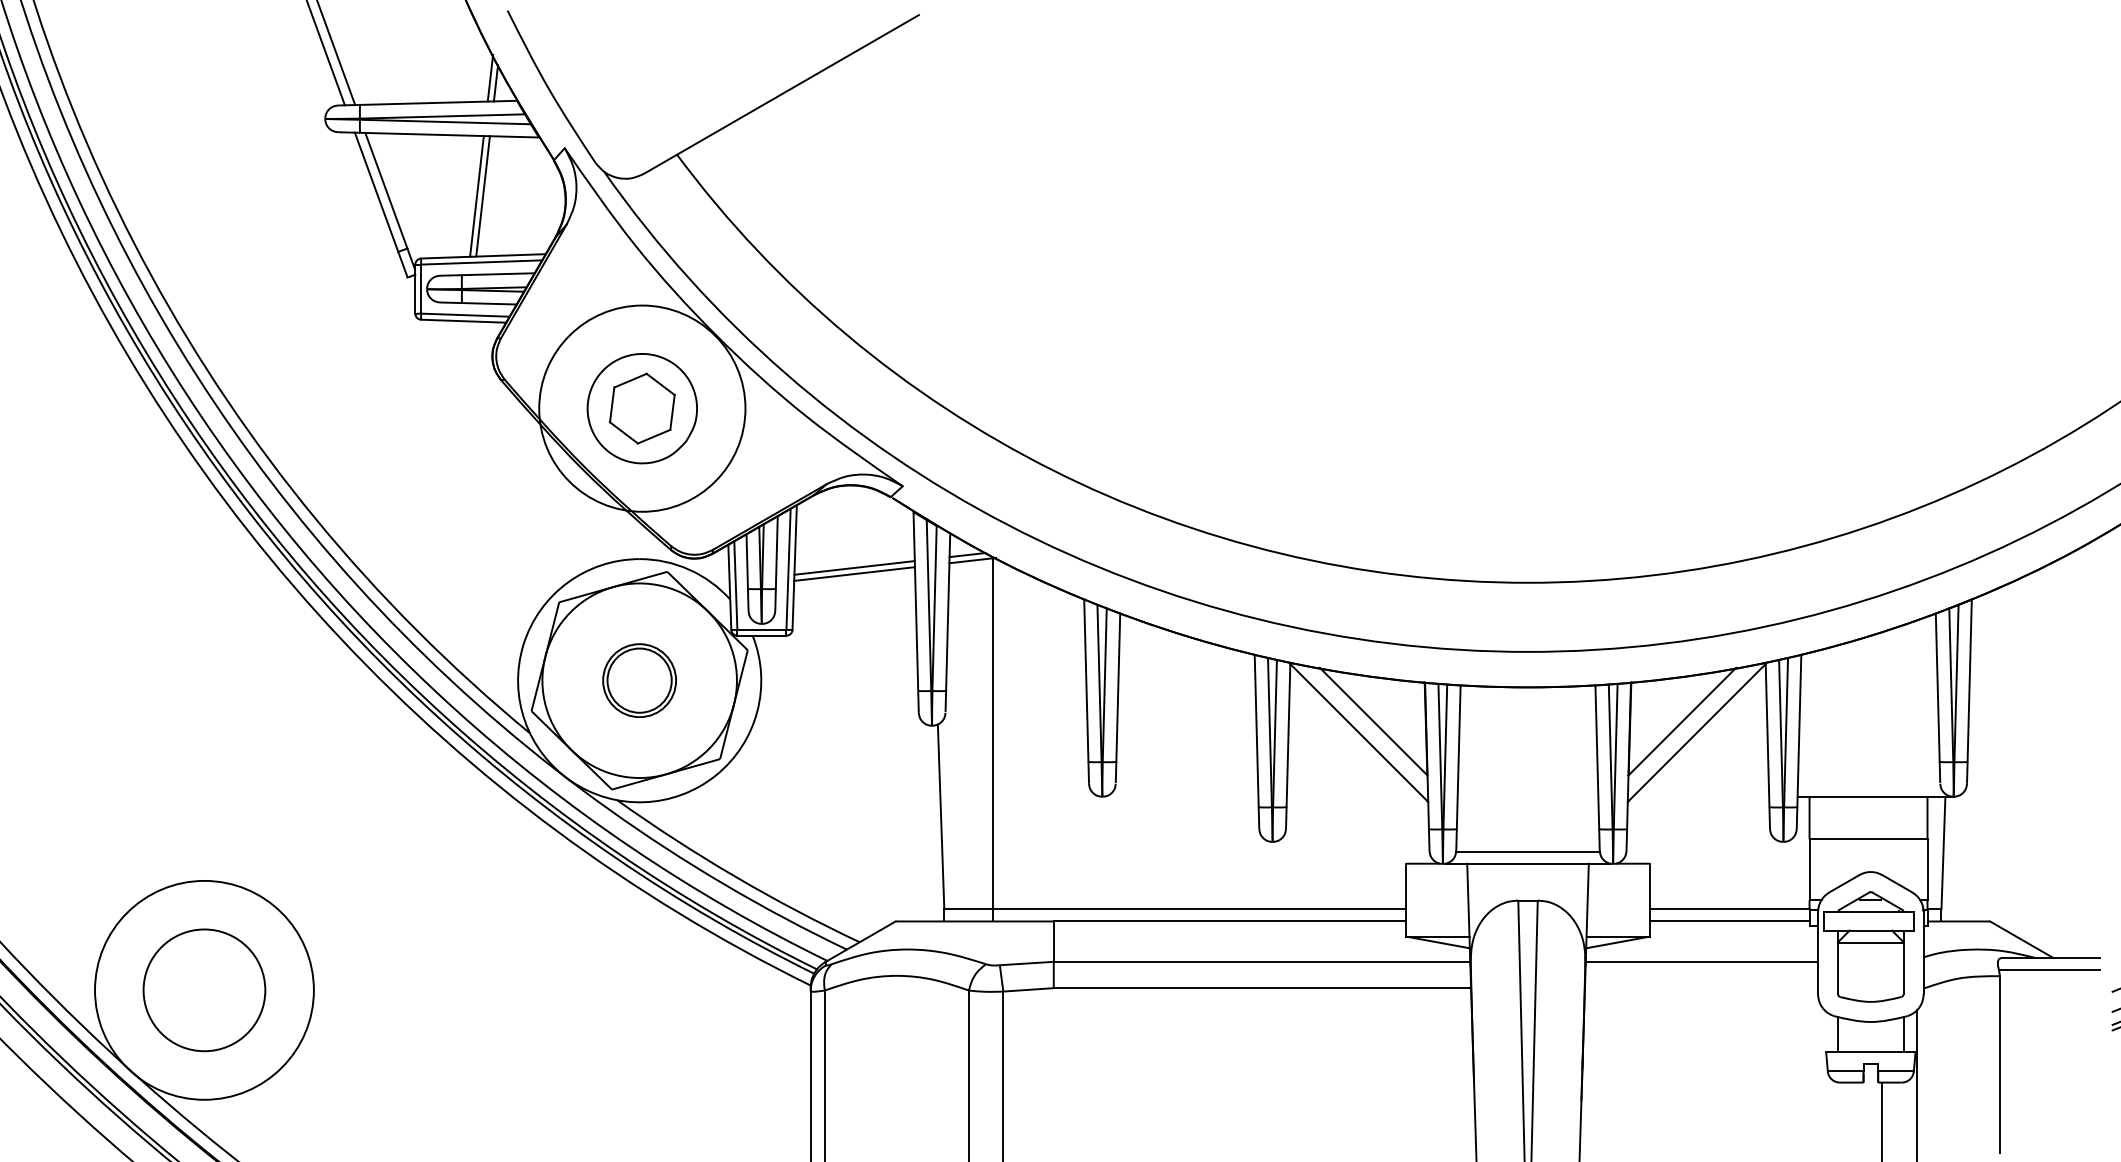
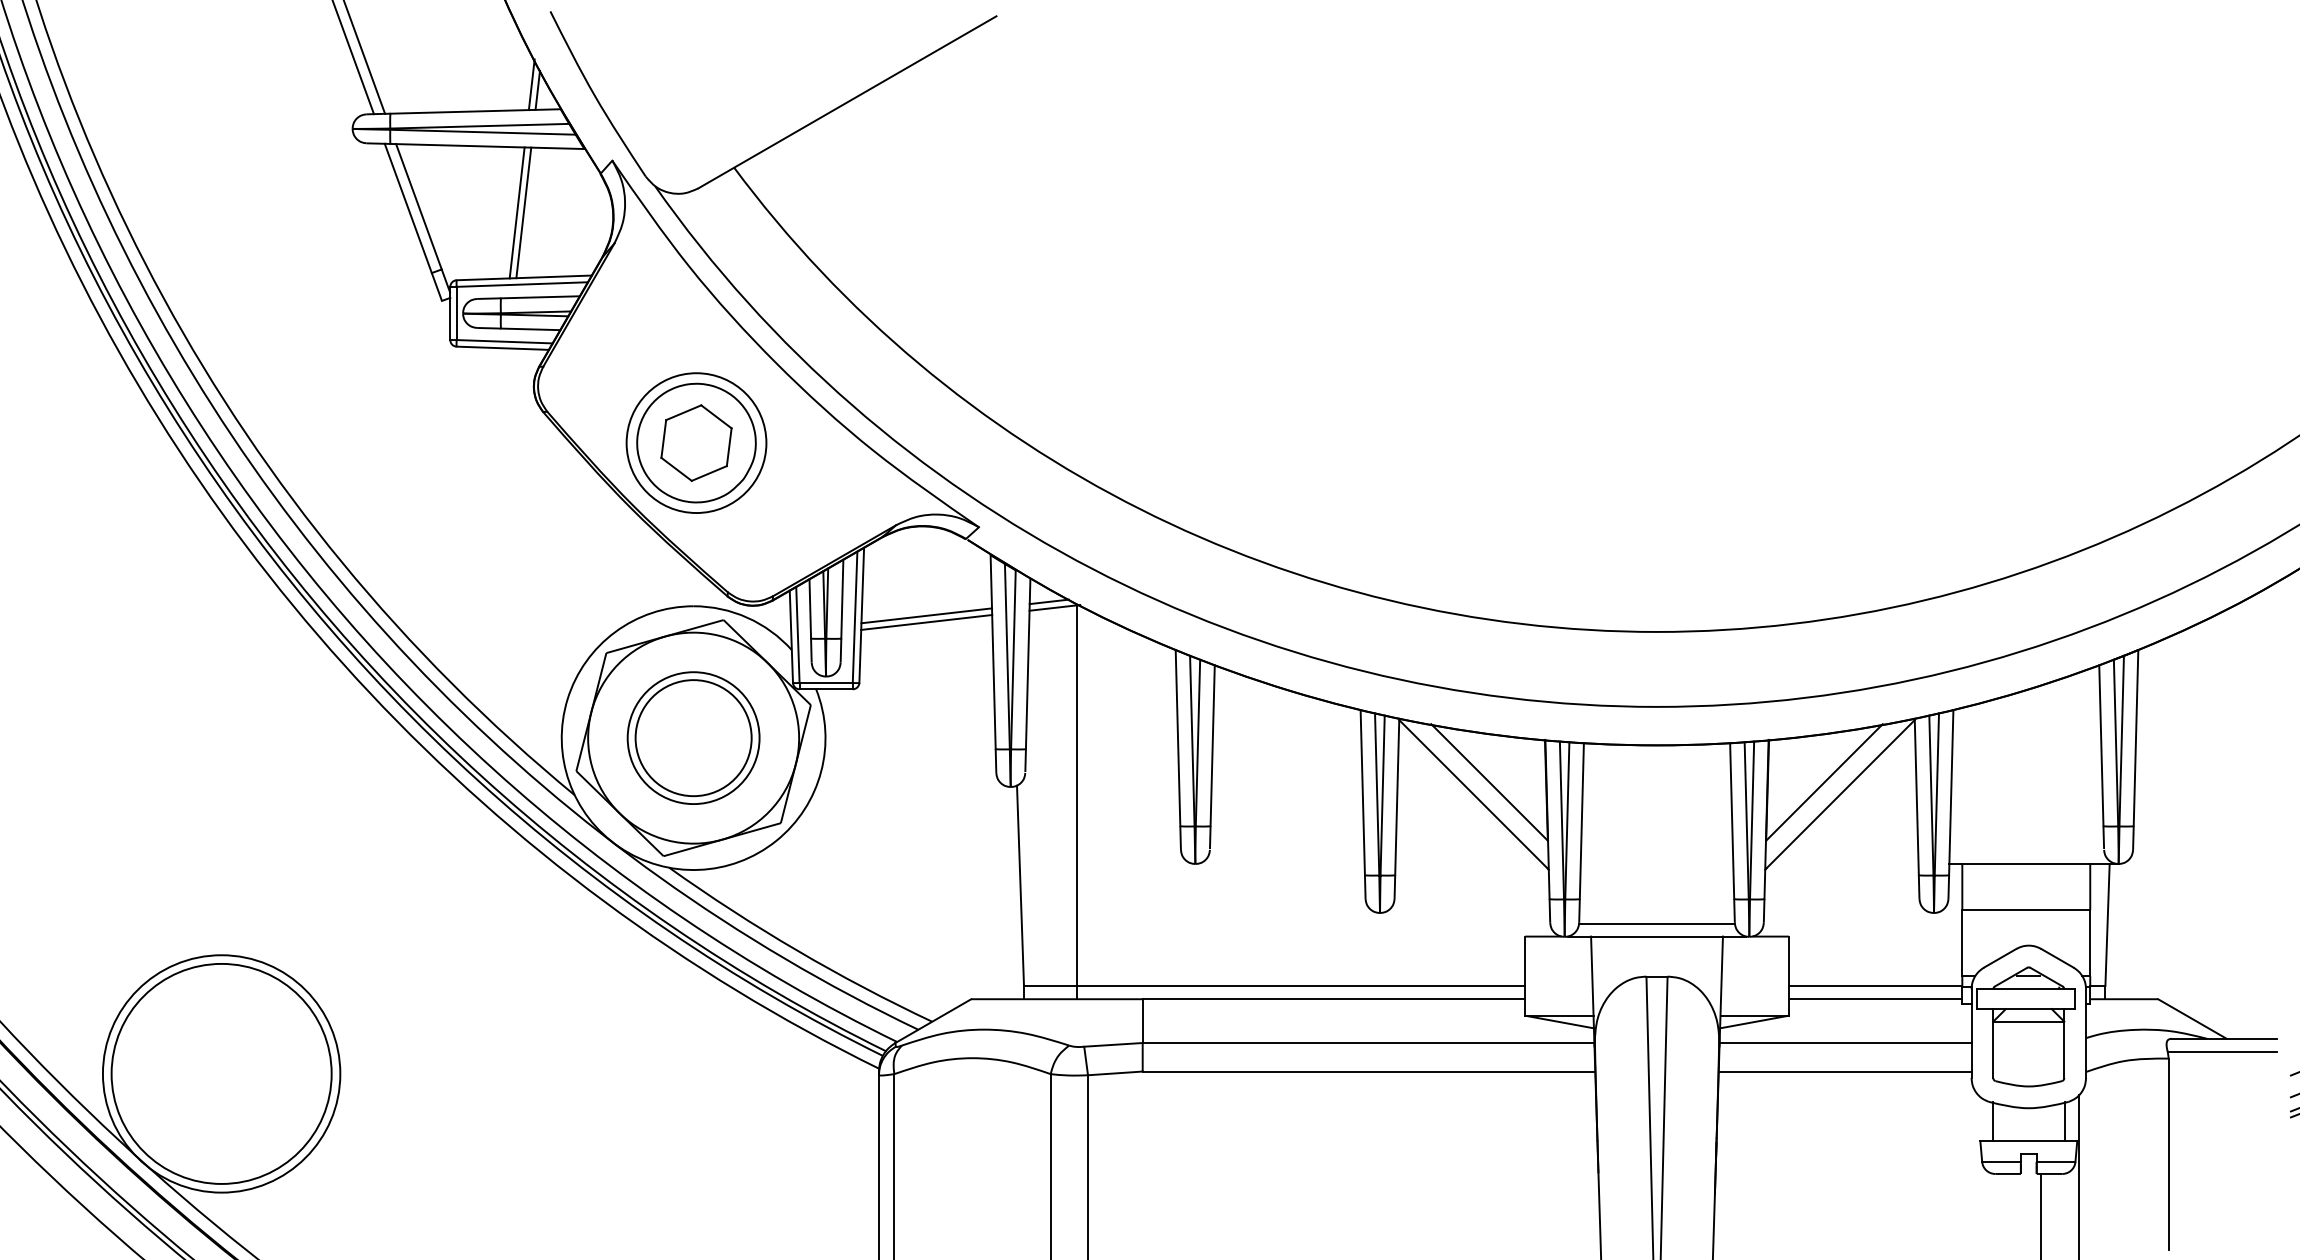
circle: (642, 409) -> (696, 443), size x0.62
part: (639, 680) -> (693, 737), size x1.67
line: (1700, 988) -> (1844, 1071), added
circle: (204, 989) -> (221, 1073), size x1.67

